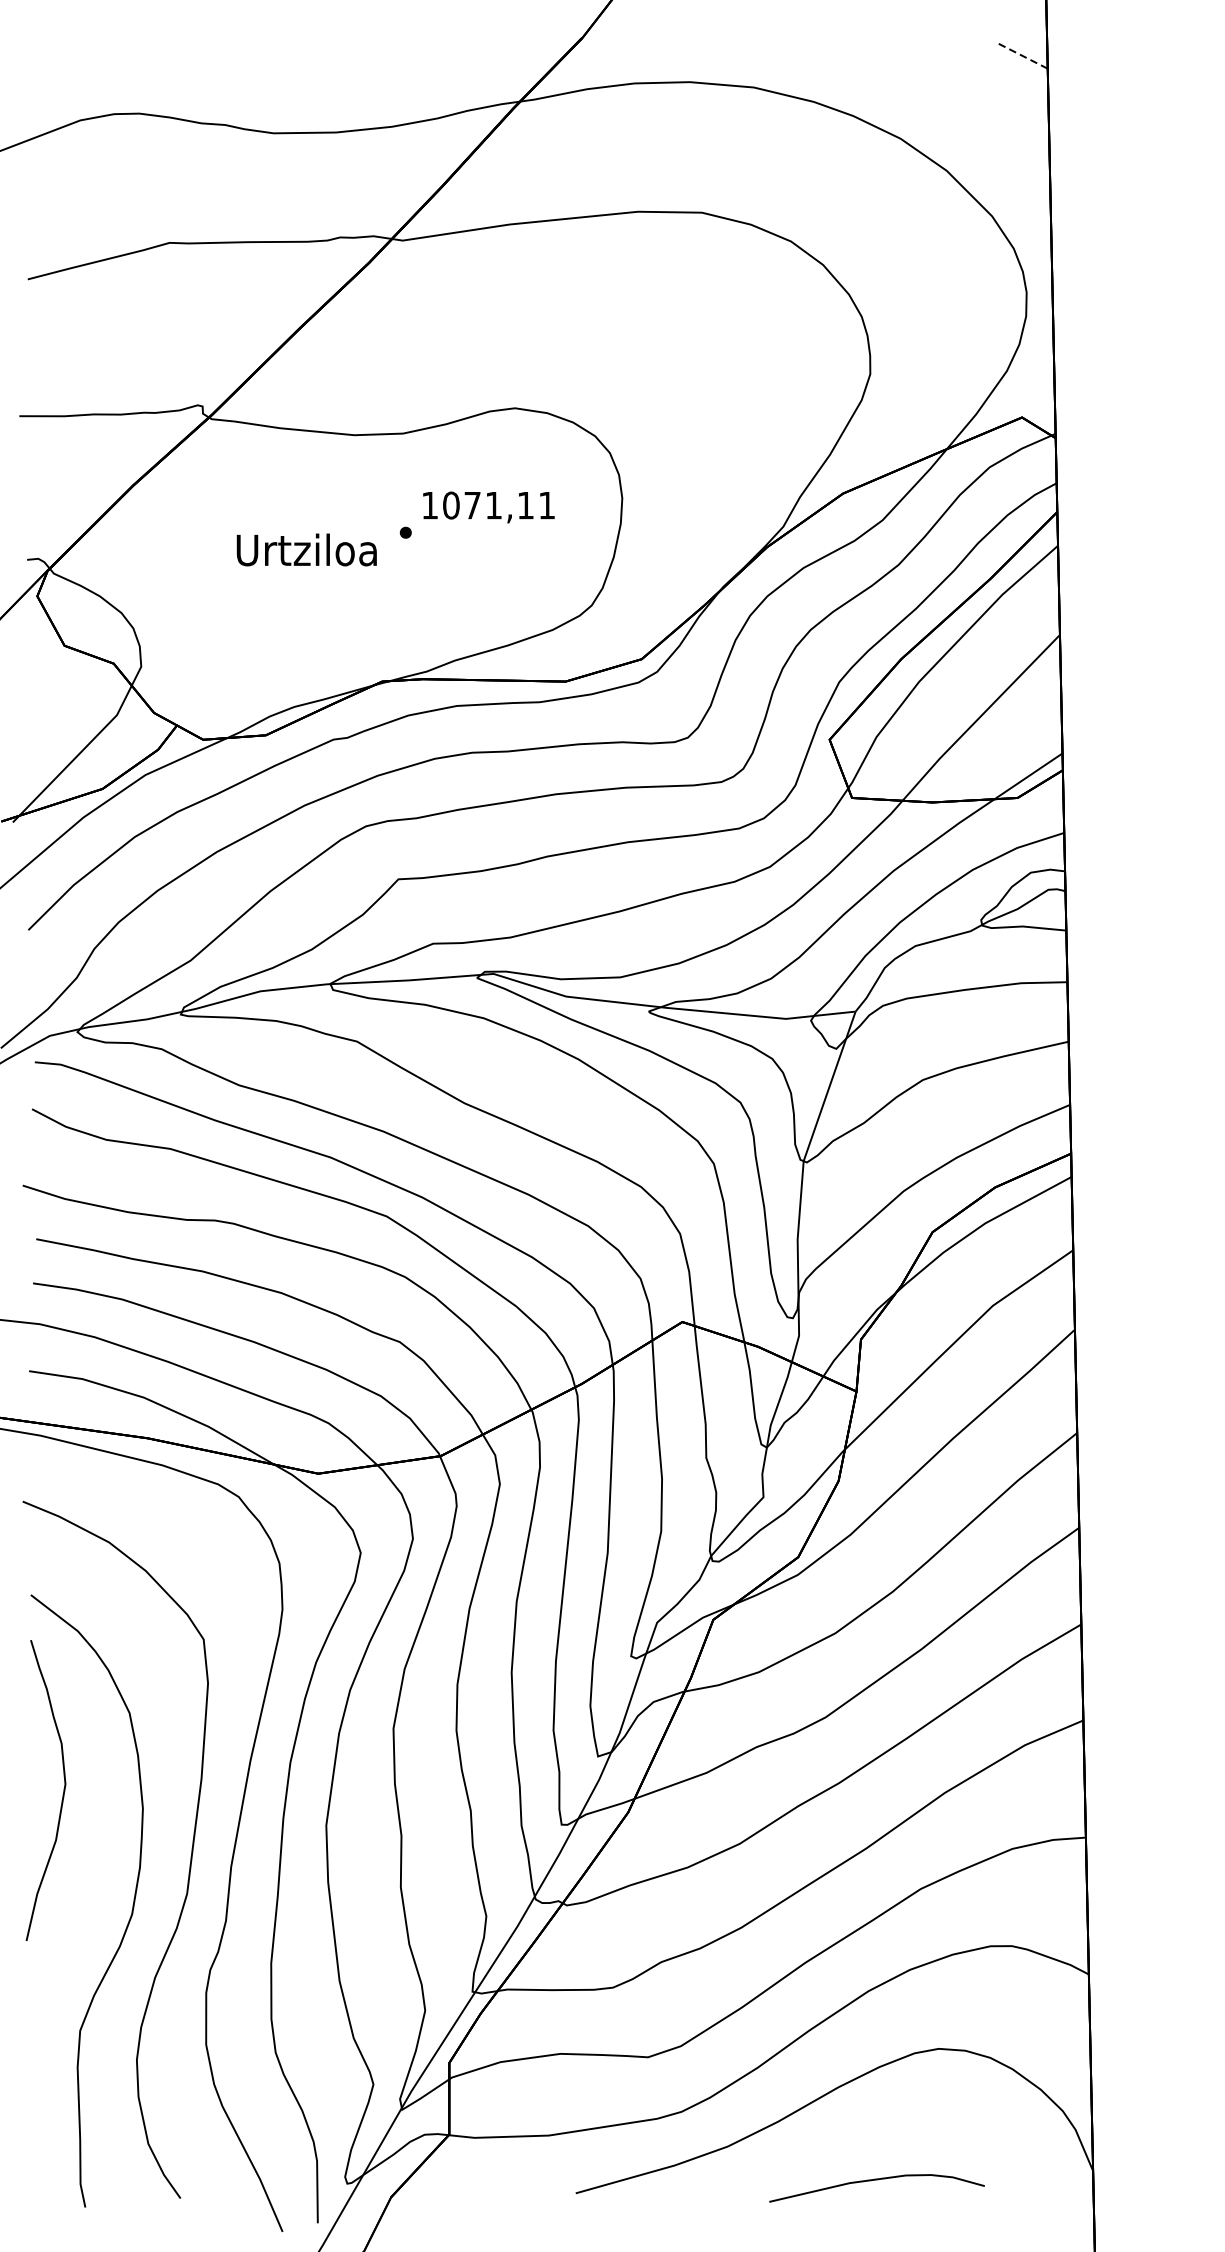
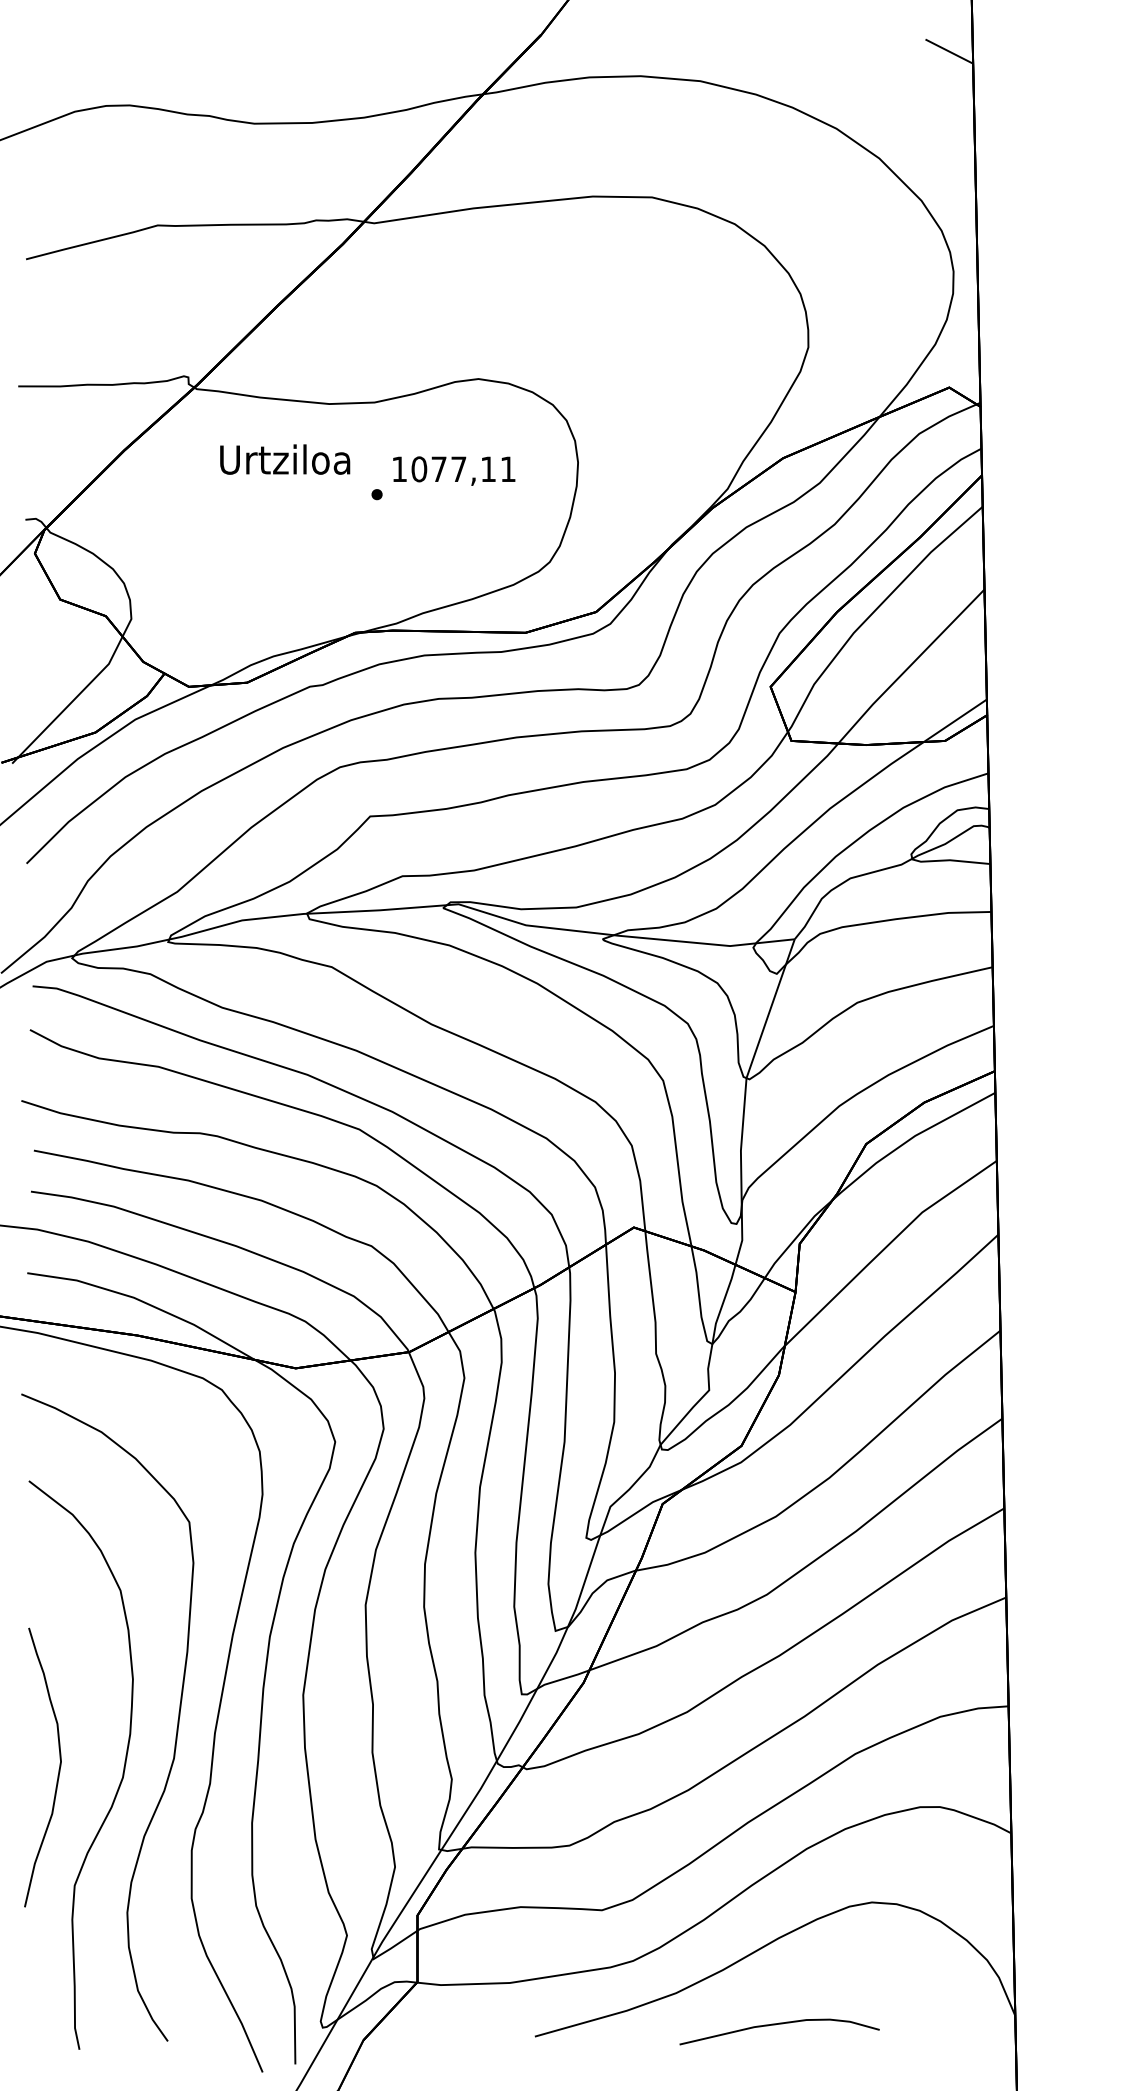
line: (1022, 55) -> (949, 51), dashed -> solid
text: (493, 504) -> (458, 468), 1071,11 -> 1077,11
text: (307, 549) -> (285, 459), moved
curve: (62, 1792) -> (58, 1769), moved
curve: (876, 2180) -> (779, 2024), moved

